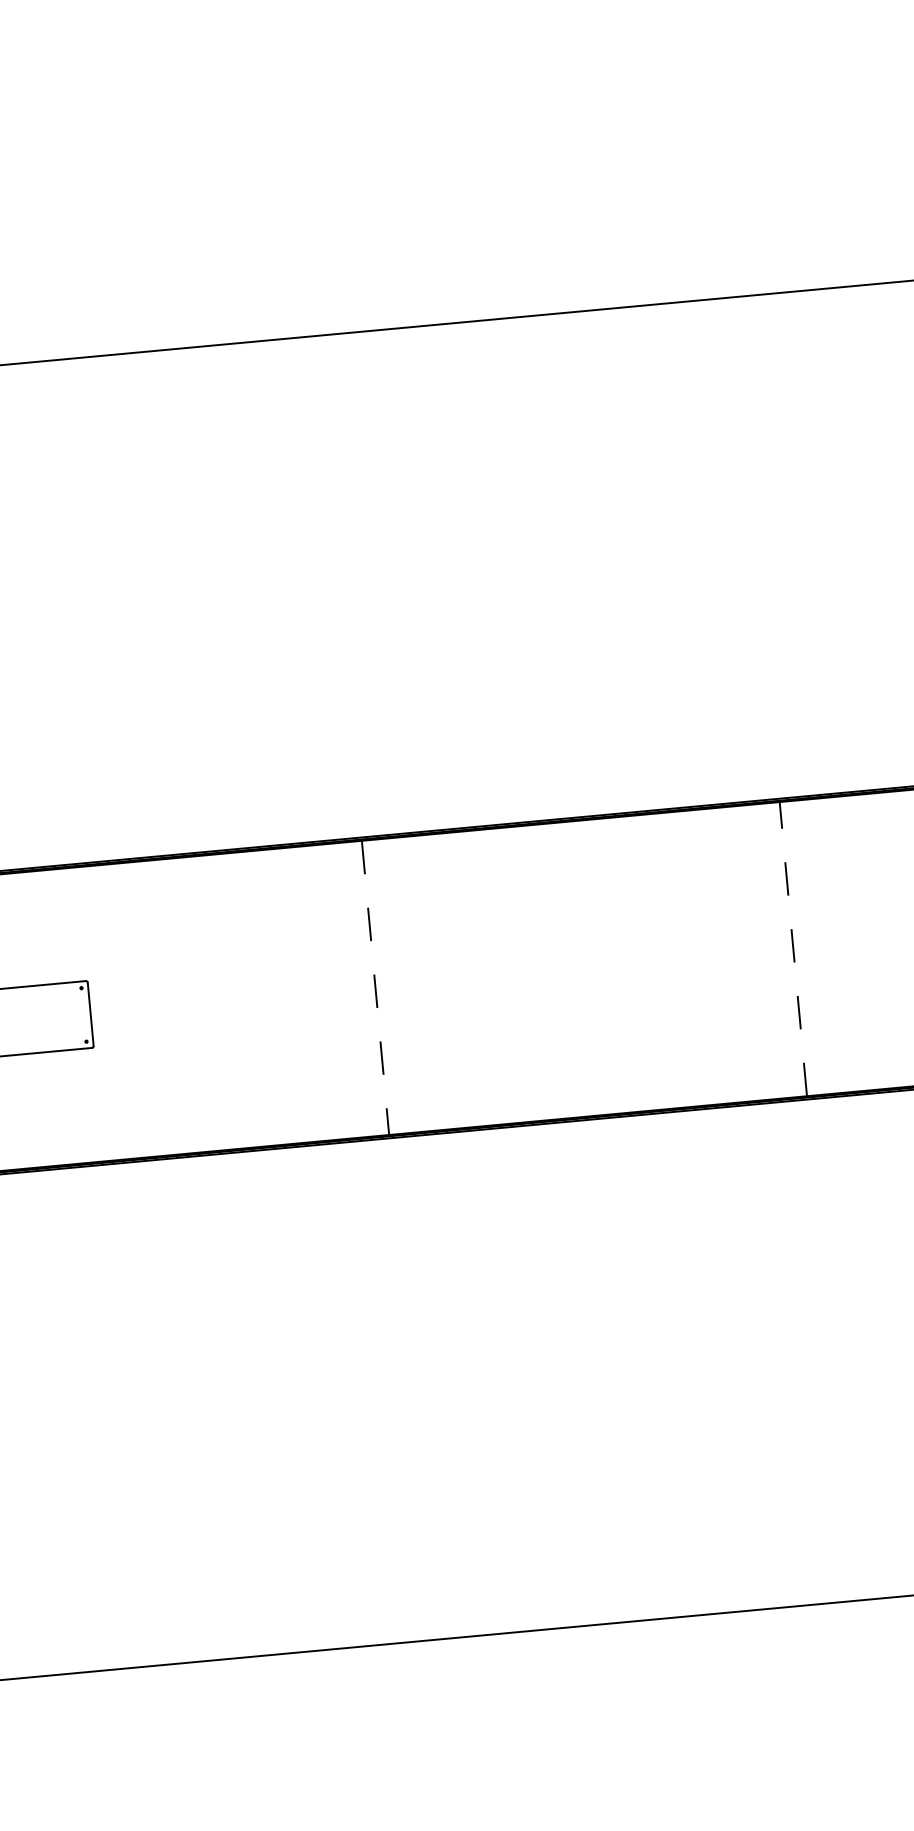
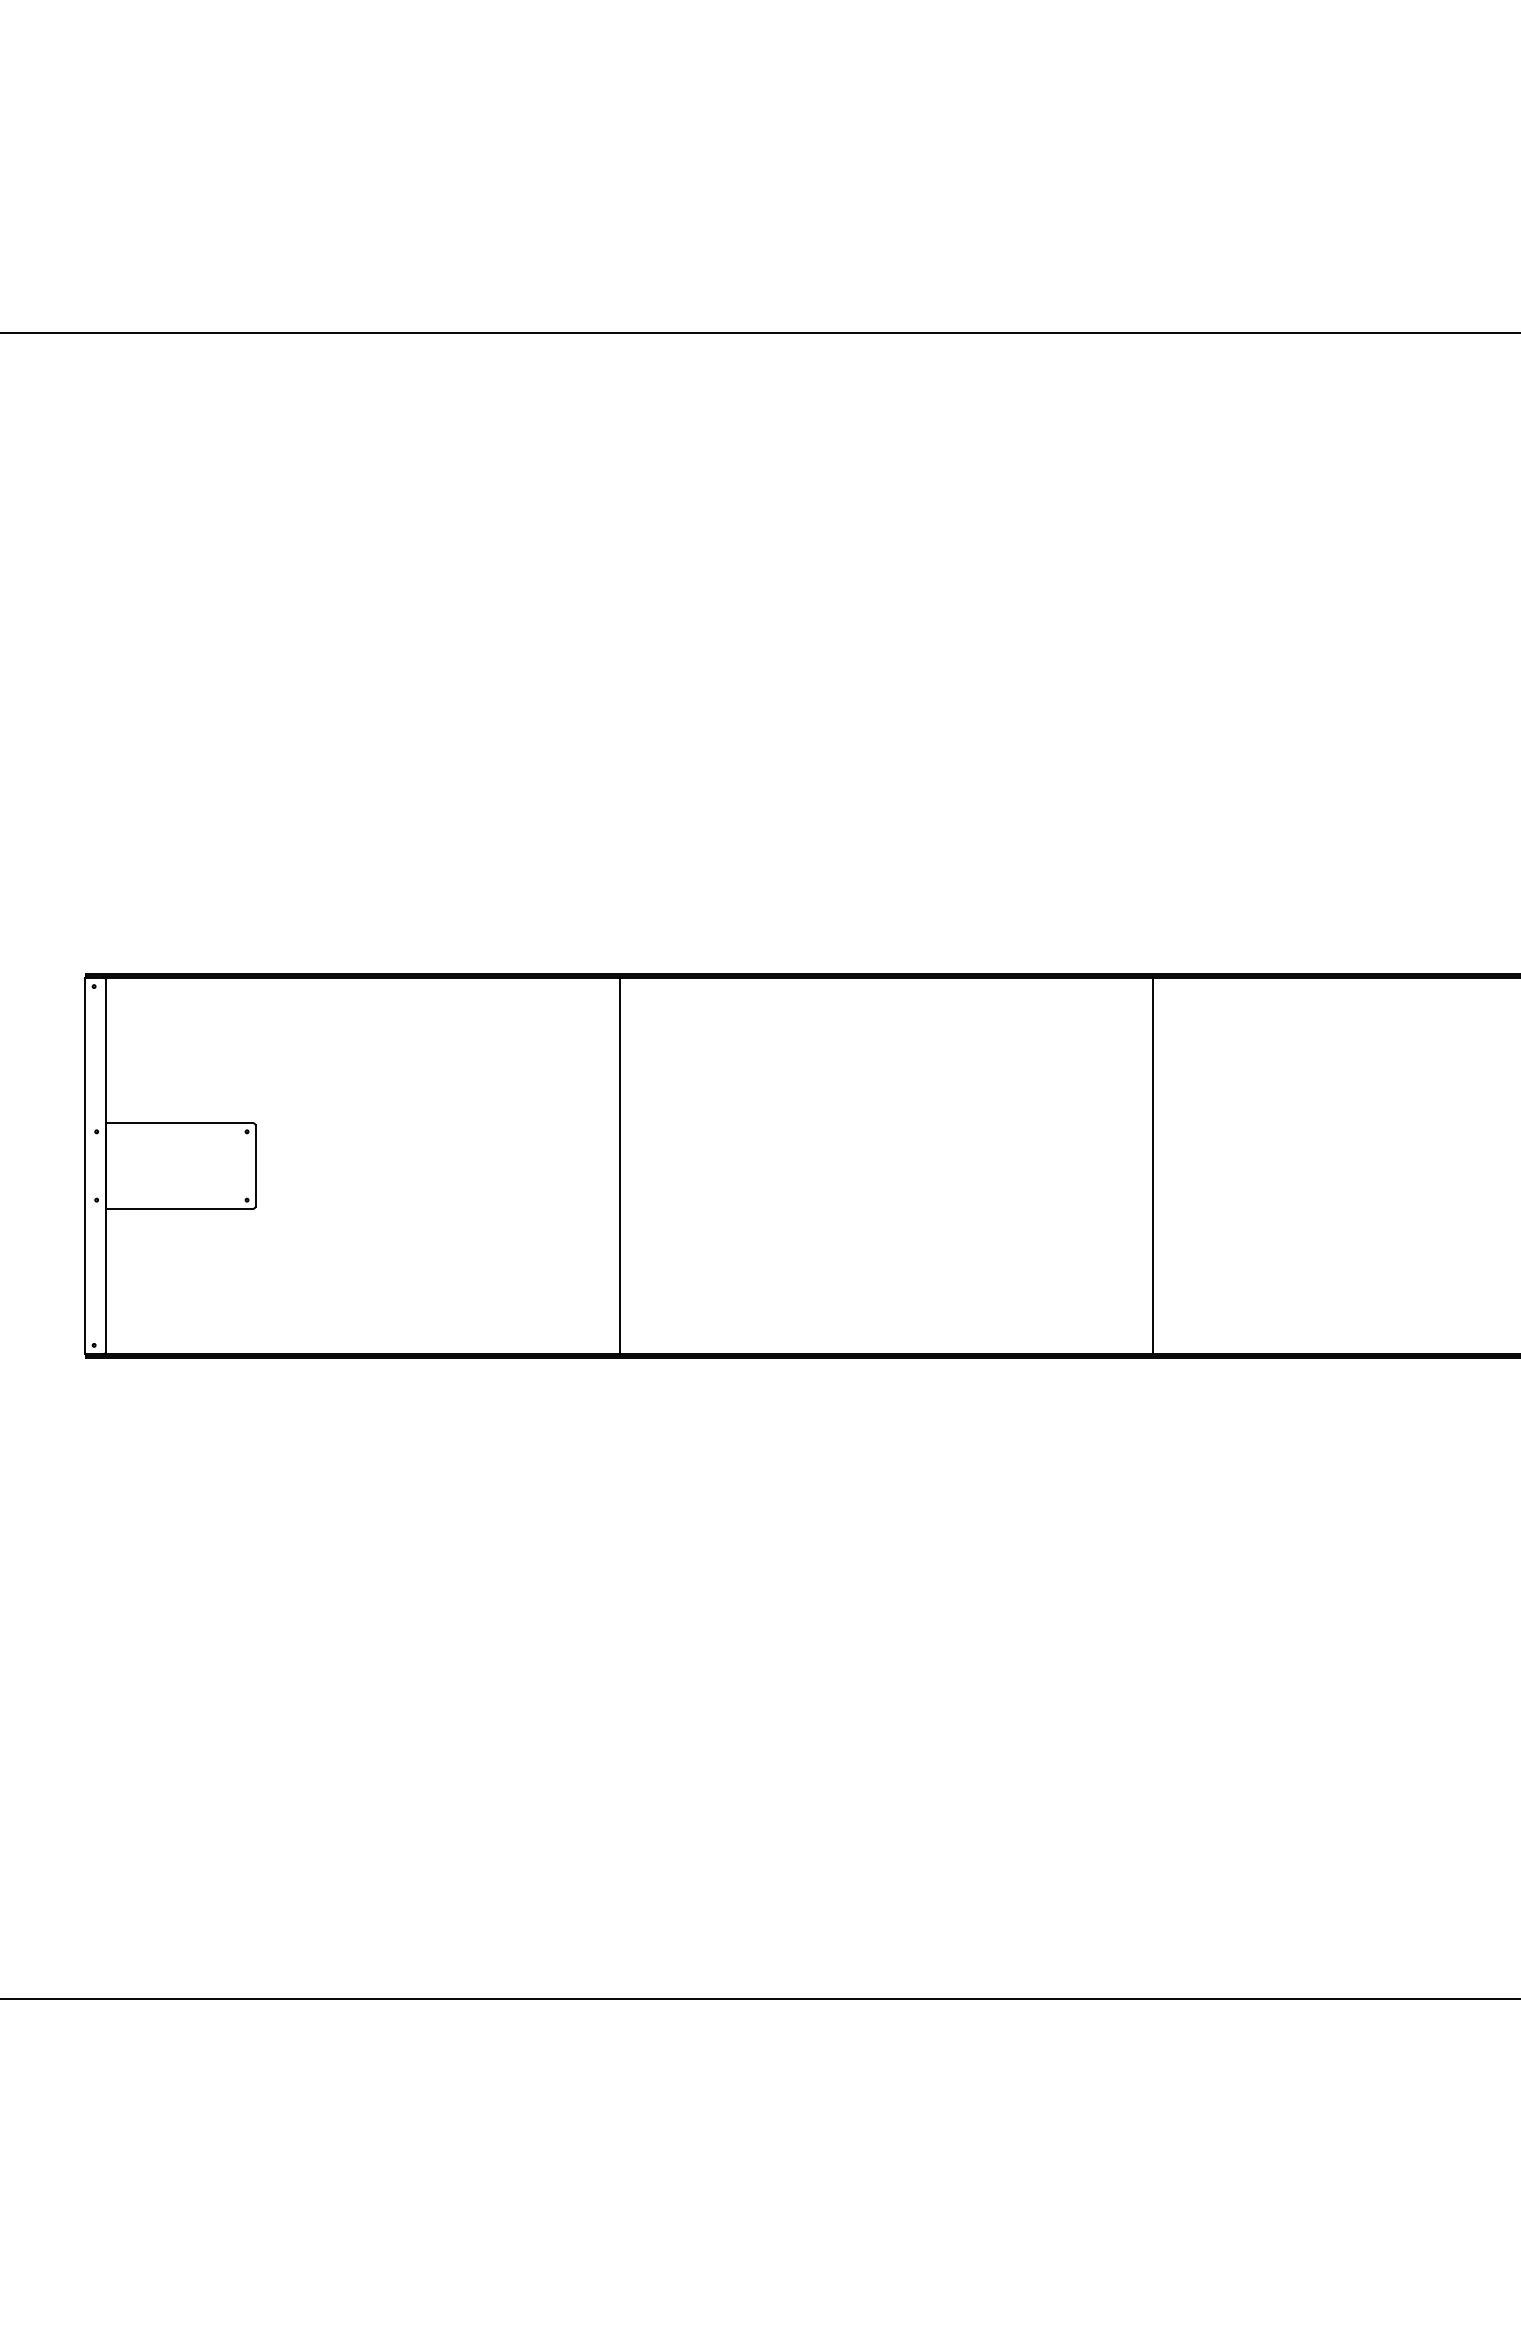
line: (793, 948) -> (1153, 1165), dashed -> solid
line: (375, 987) -> (619, 1165), dashed -> solid

